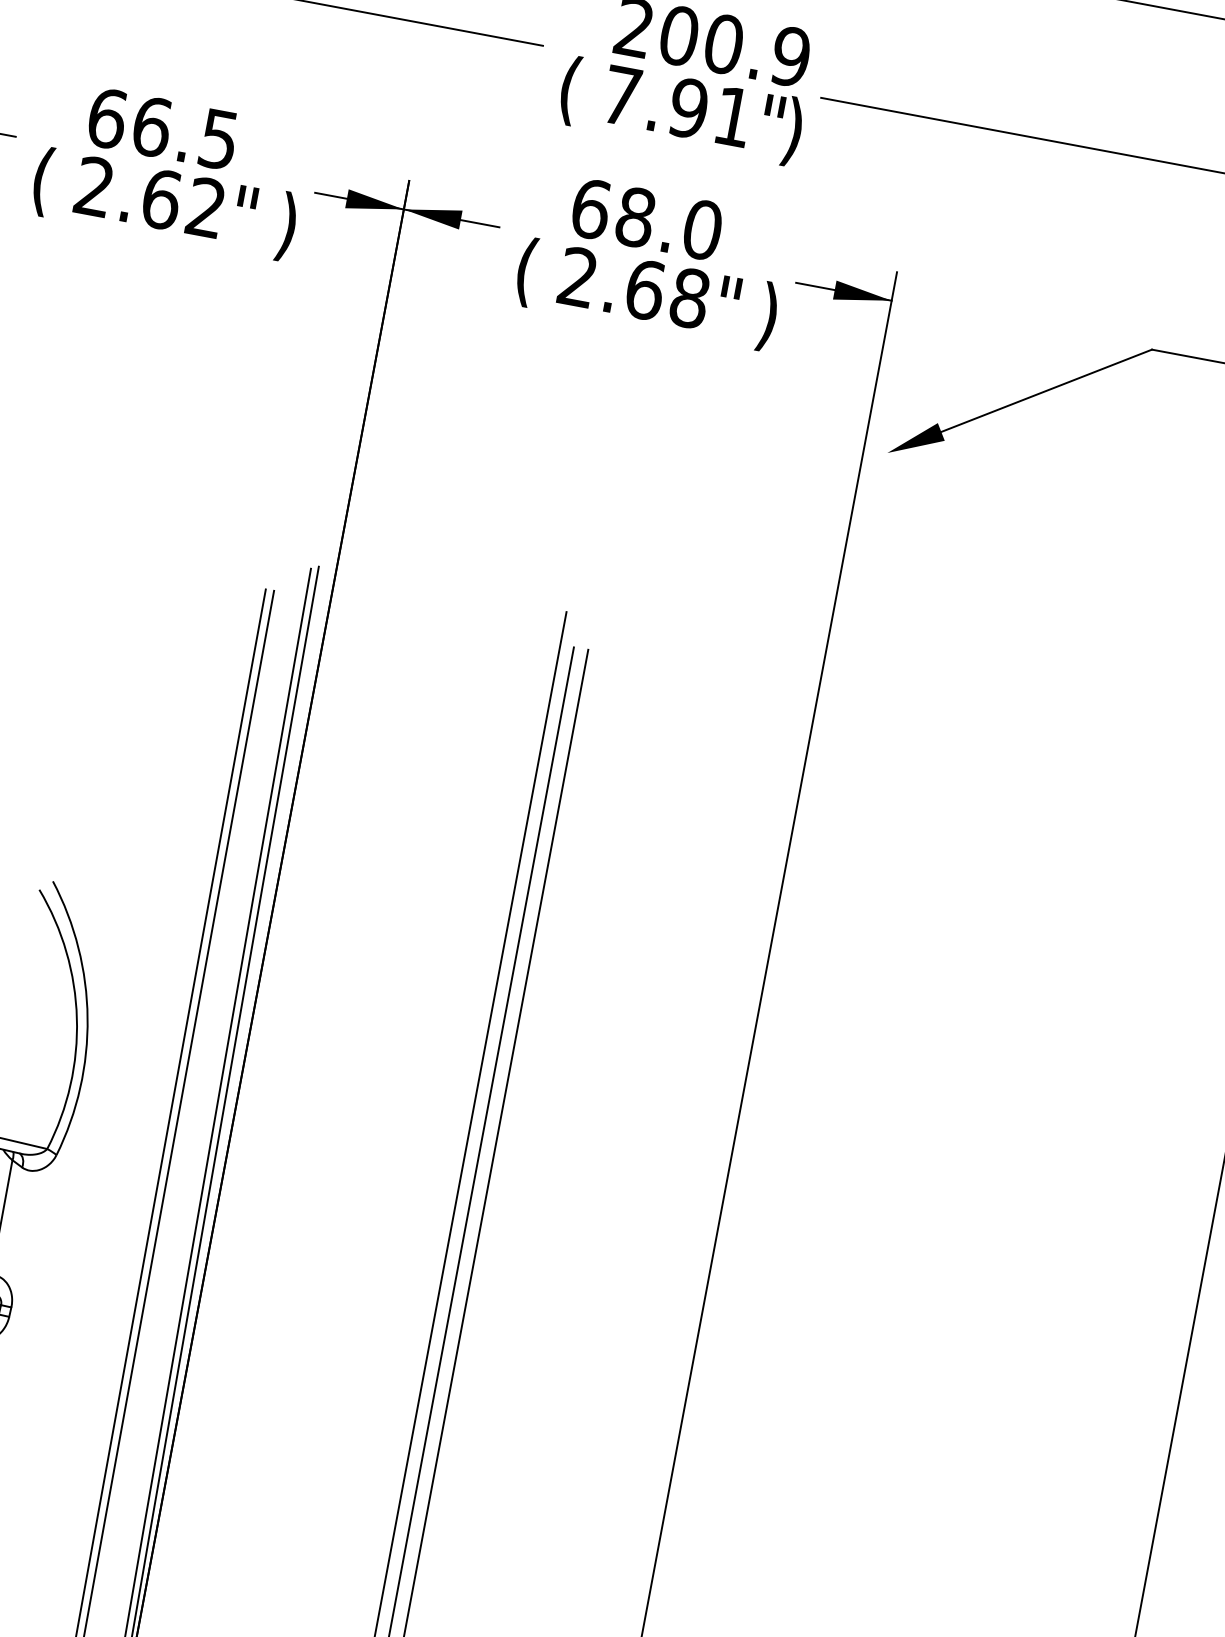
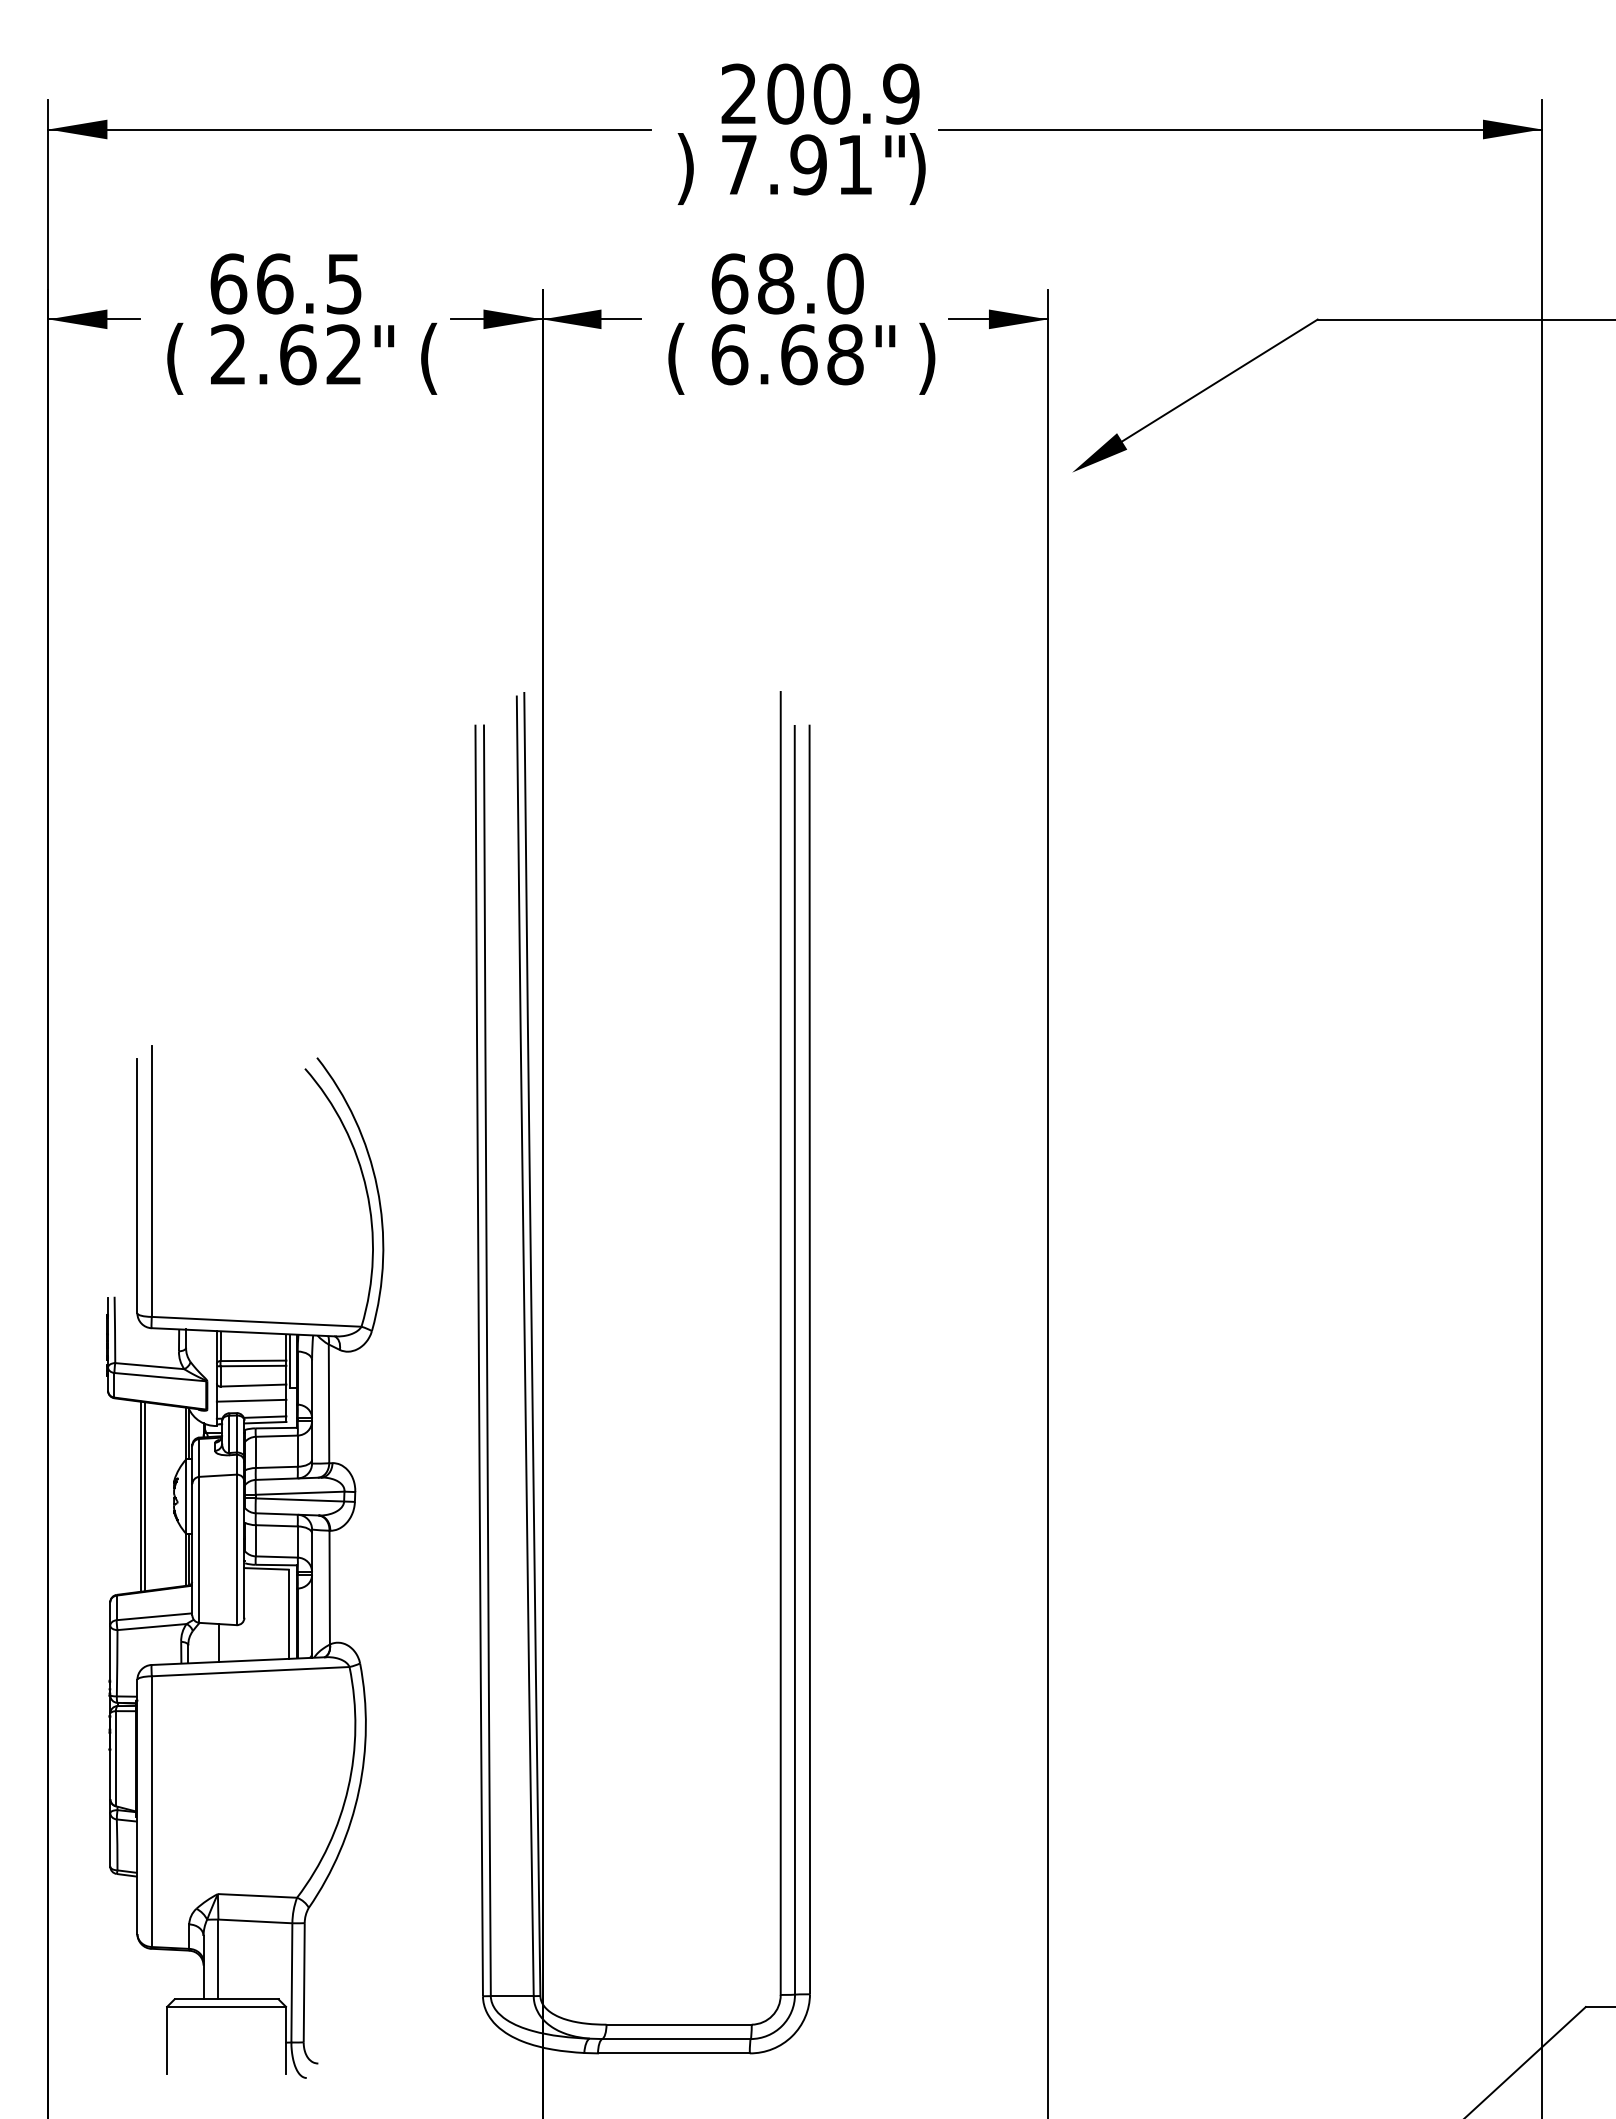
text: (569, 89) -> (685, 168), ( -> )
text: (286, 226) -> (428, 358), ) -> (
text: (578, 277) -> (729, 354), 2.68" -> 6.68"

